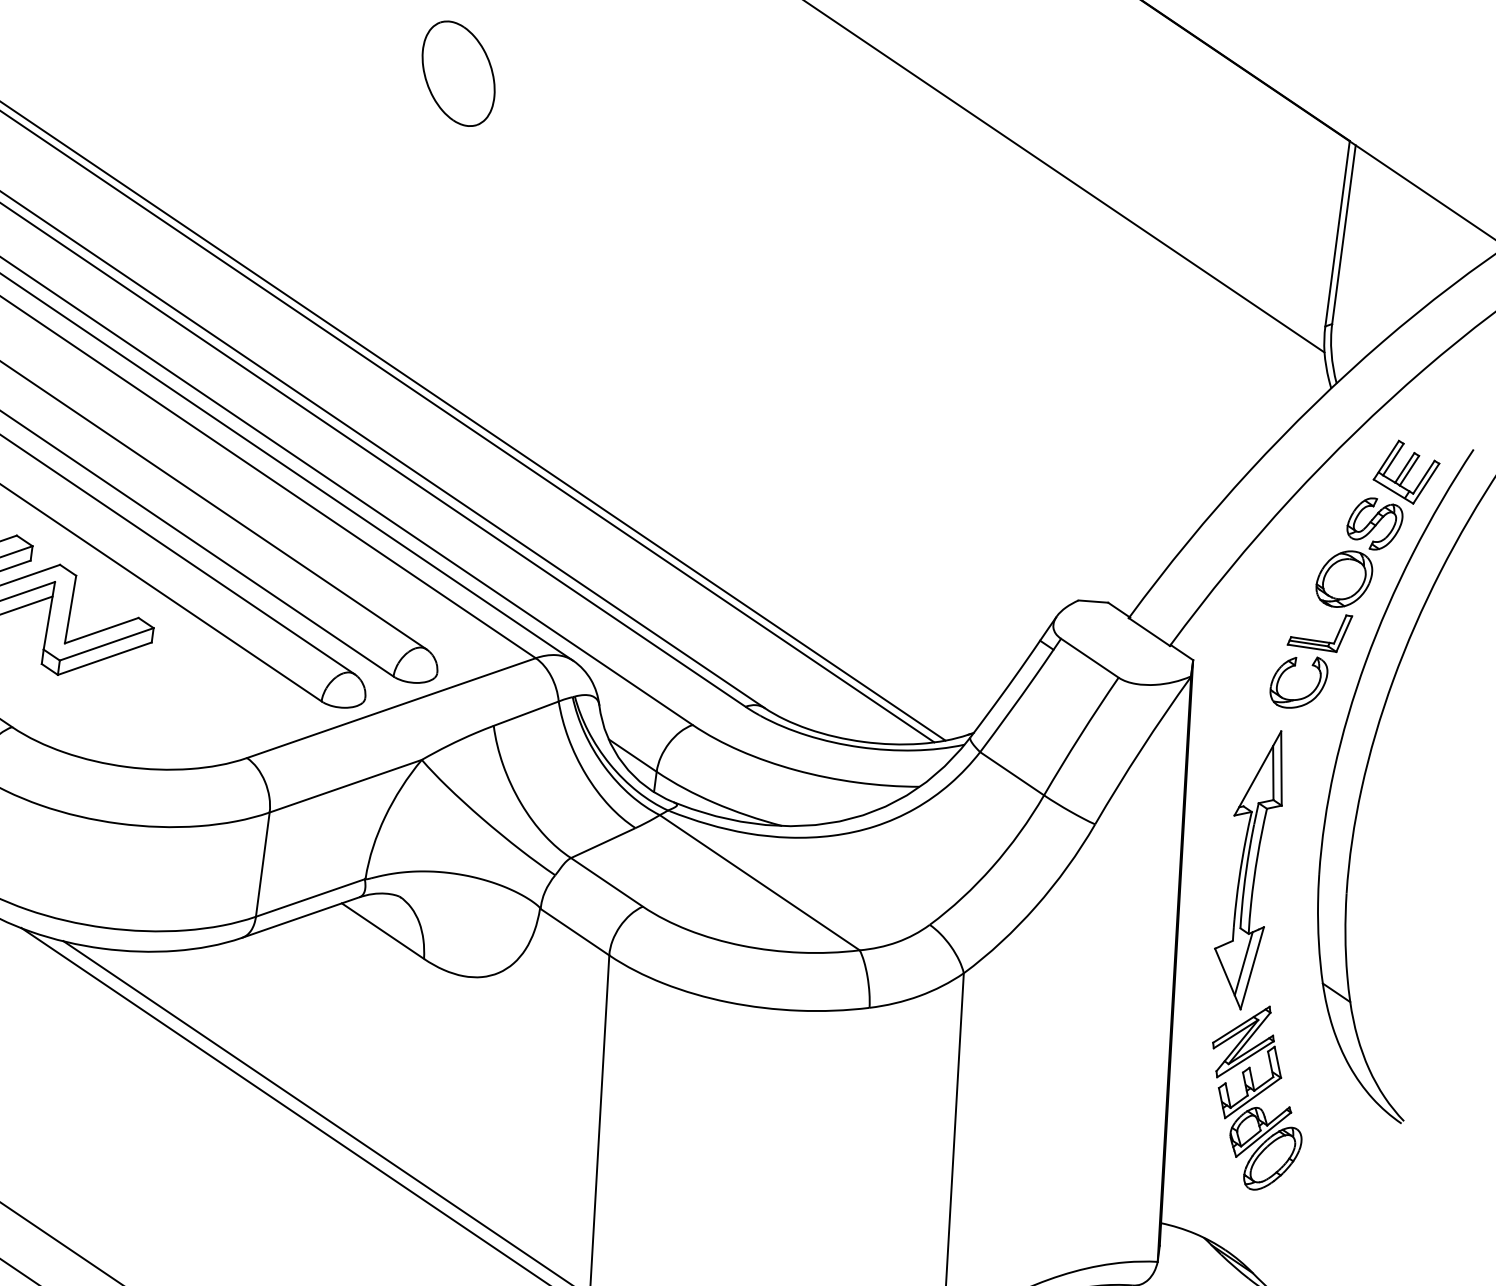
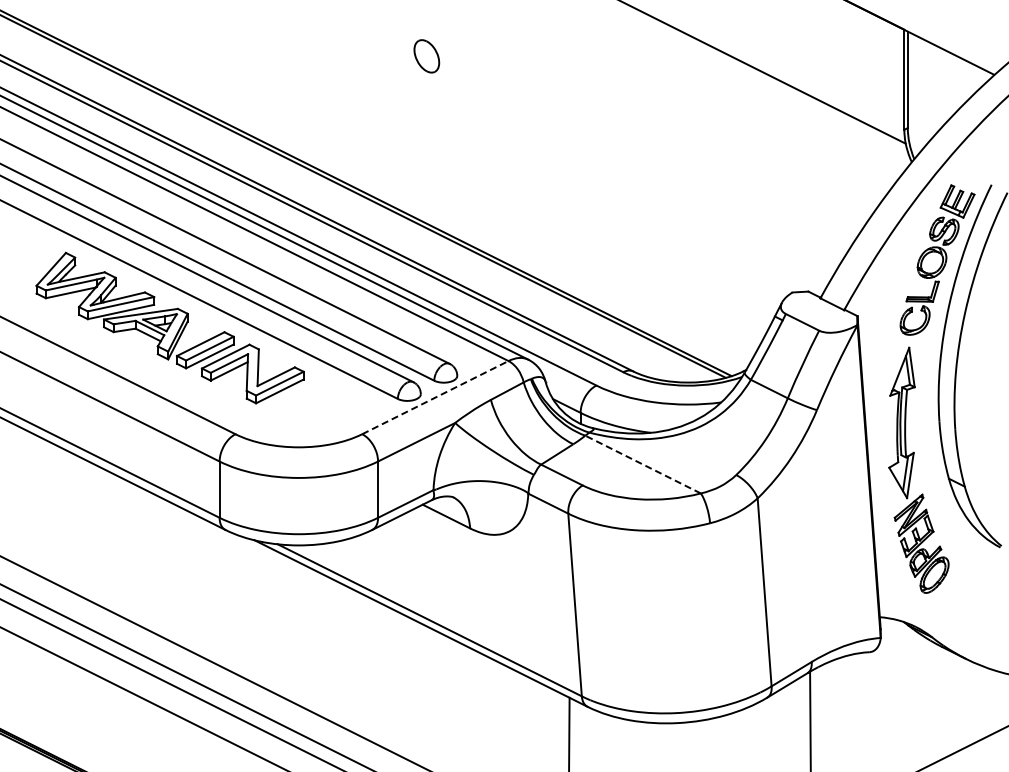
part: (458, 74) -> (426, 56), size x0.6
line: (391, 707) -> (435, 397), solid -> dashed
line: (760, 882) -> (643, 464), solid -> dashed

